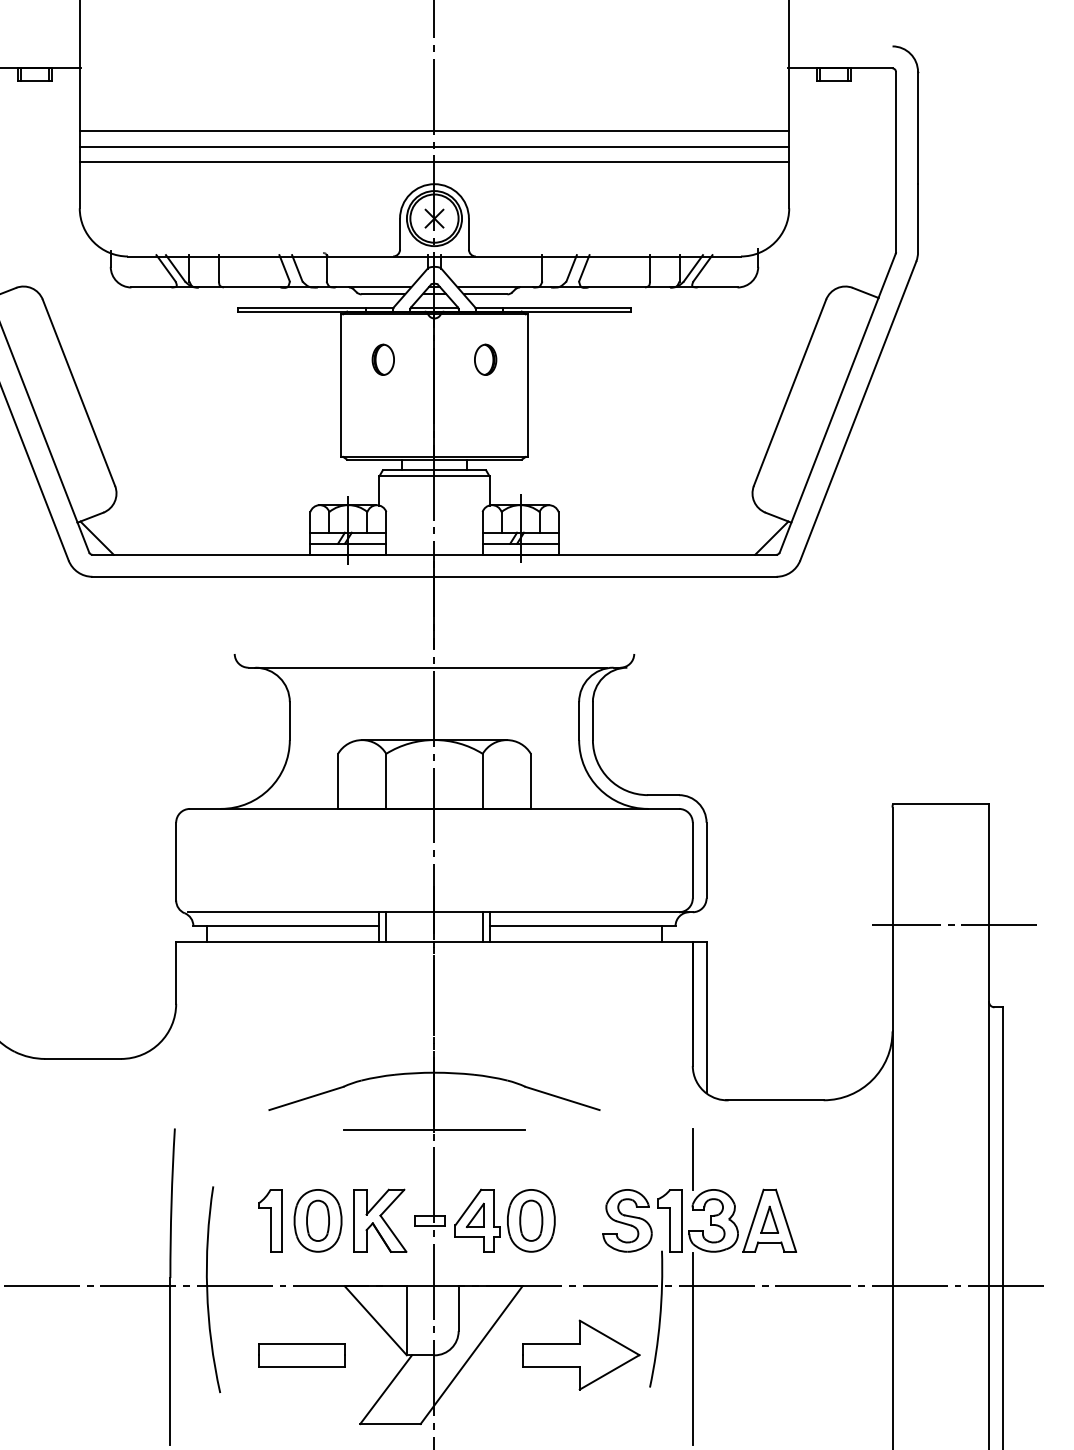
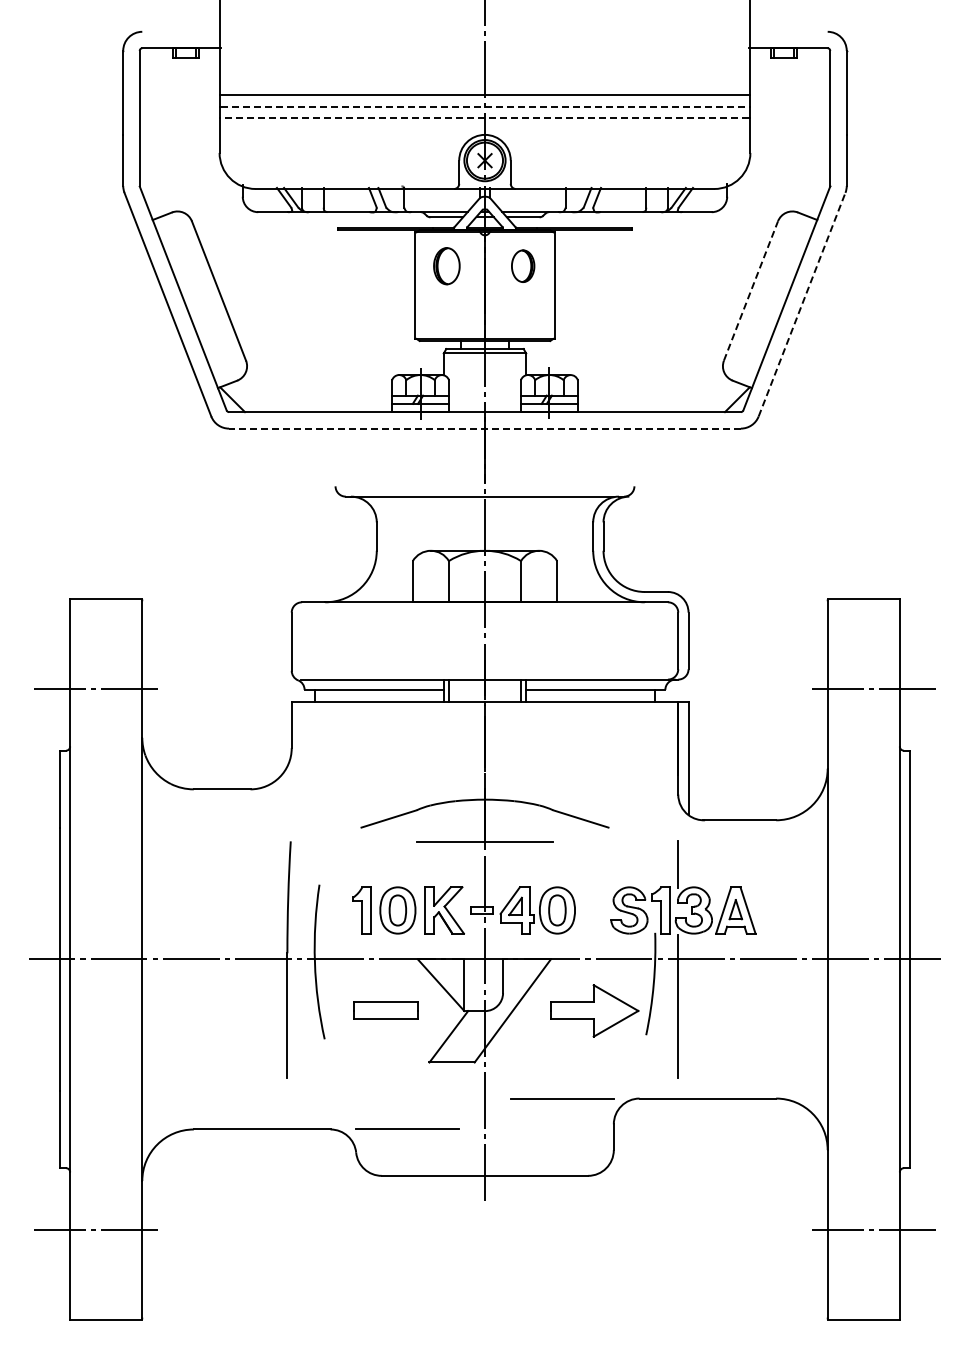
line: (435, 147) -> (485, 107), solid -> dashed
line: (433, 162) -> (484, 118), solid -> dashed
part: (383, 360) -> (446, 266), size x1.6
part: (485, 360) -> (523, 266), size x1.4
line: (789, 393) -> (750, 291), solid -> dashed
line: (858, 410) -> (802, 304), solid -> dashed
line: (433, 576) -> (484, 428), solid -> dashed

